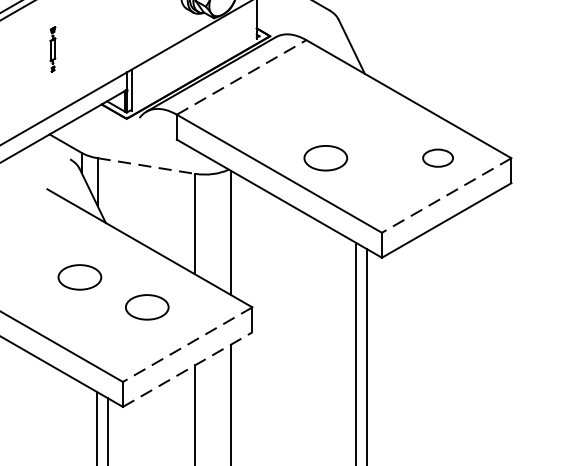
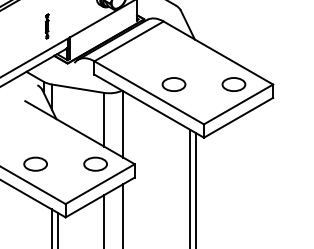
part: (51, 49) -> (46, 26), moved
line: (242, 77) -> (129, 41), dashed -> solid
part: (437, 158) -> (233, 84), size x1.43
line: (147, 165) -> (78, 88), dashed -> solid
line: (446, 195) -> (238, 104), dashed -> solid
part: (79, 276) -> (35, 163), moved
part: (147, 306) -> (95, 163), moved
line: (188, 345) -> (100, 184), dashed -> solid
line: (188, 369) -> (100, 197), dashed -> solid

